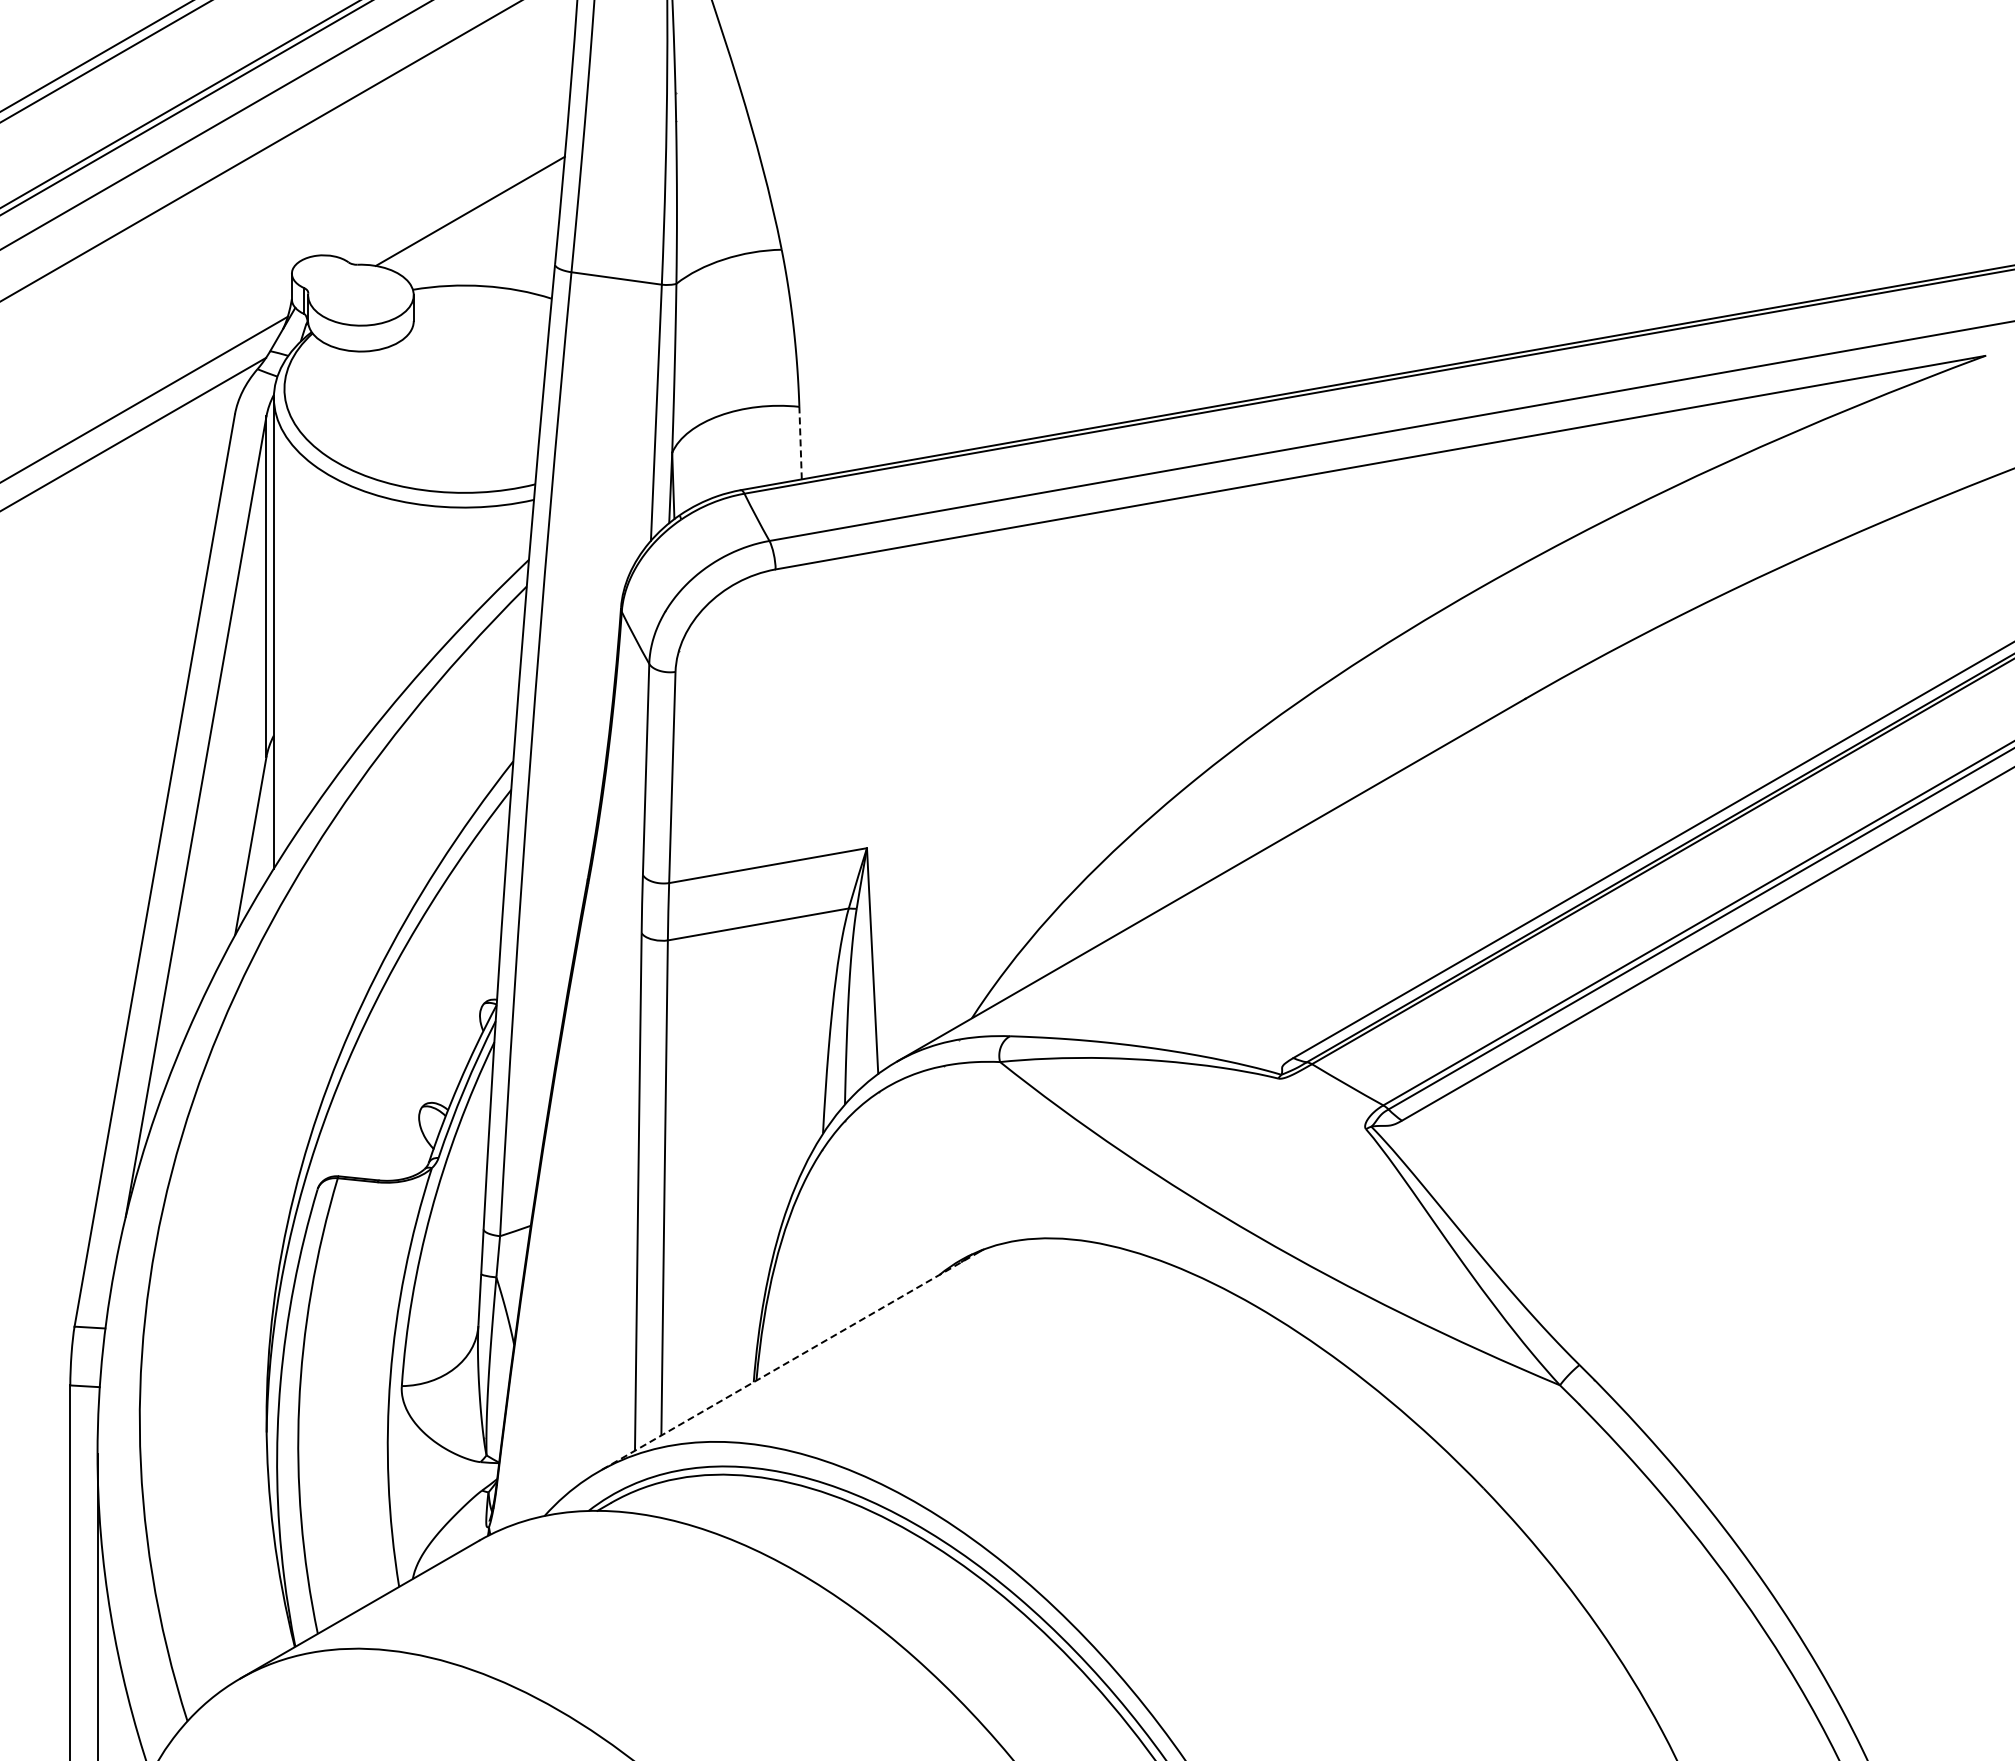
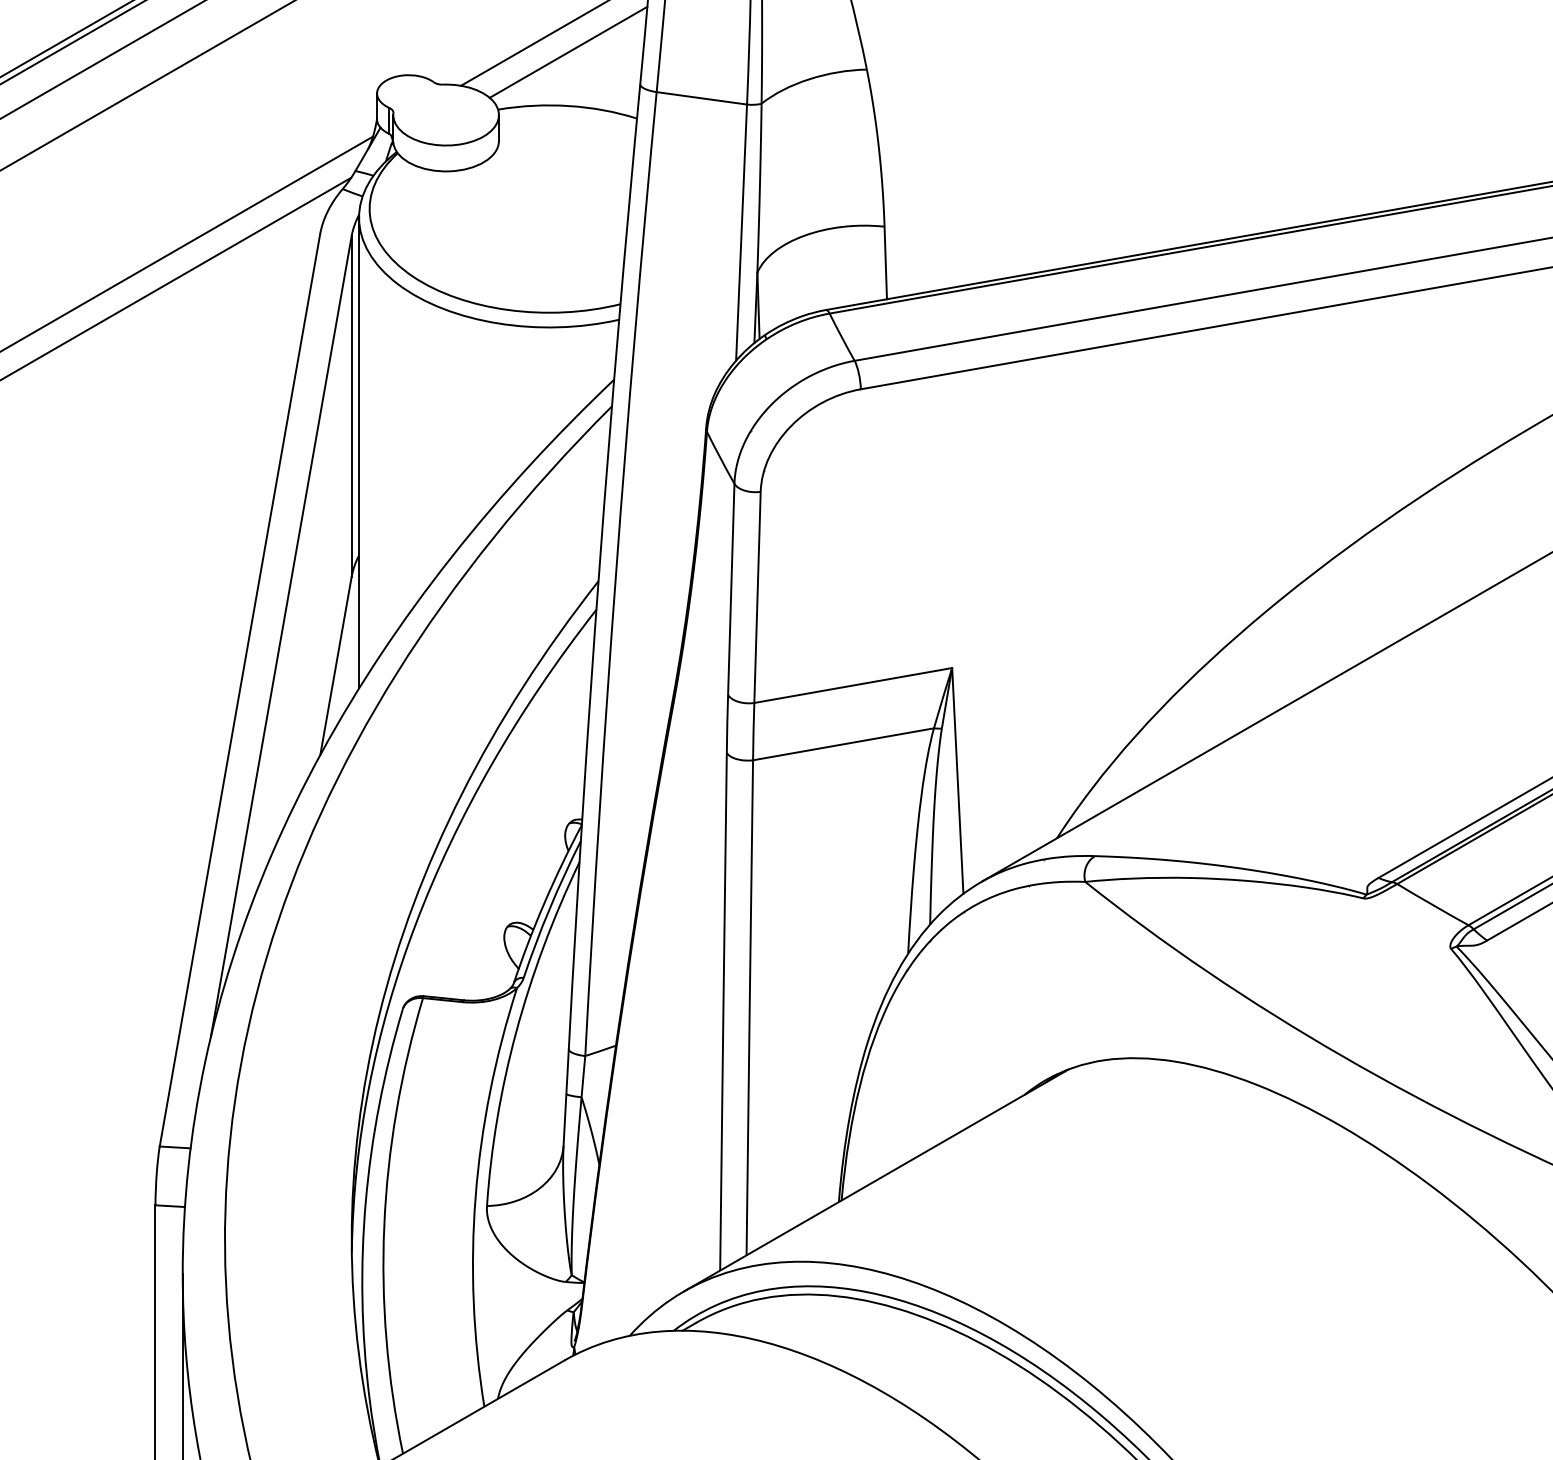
line: (483, 231) -> (568, 51), added
line: (800, 442) -> (885, 262), dashed -> solid
line: (789, 1361) -> (874, 1181), dashed -> solid

